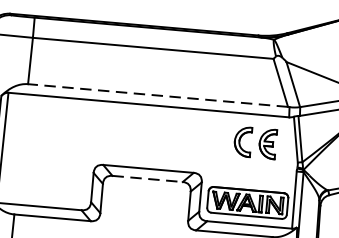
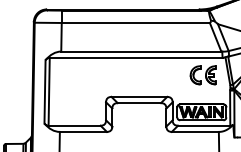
line: (156, 95) -> (140, 51), dashed -> solid
line: (147, 179) -> (139, 103), dashed -> solid

